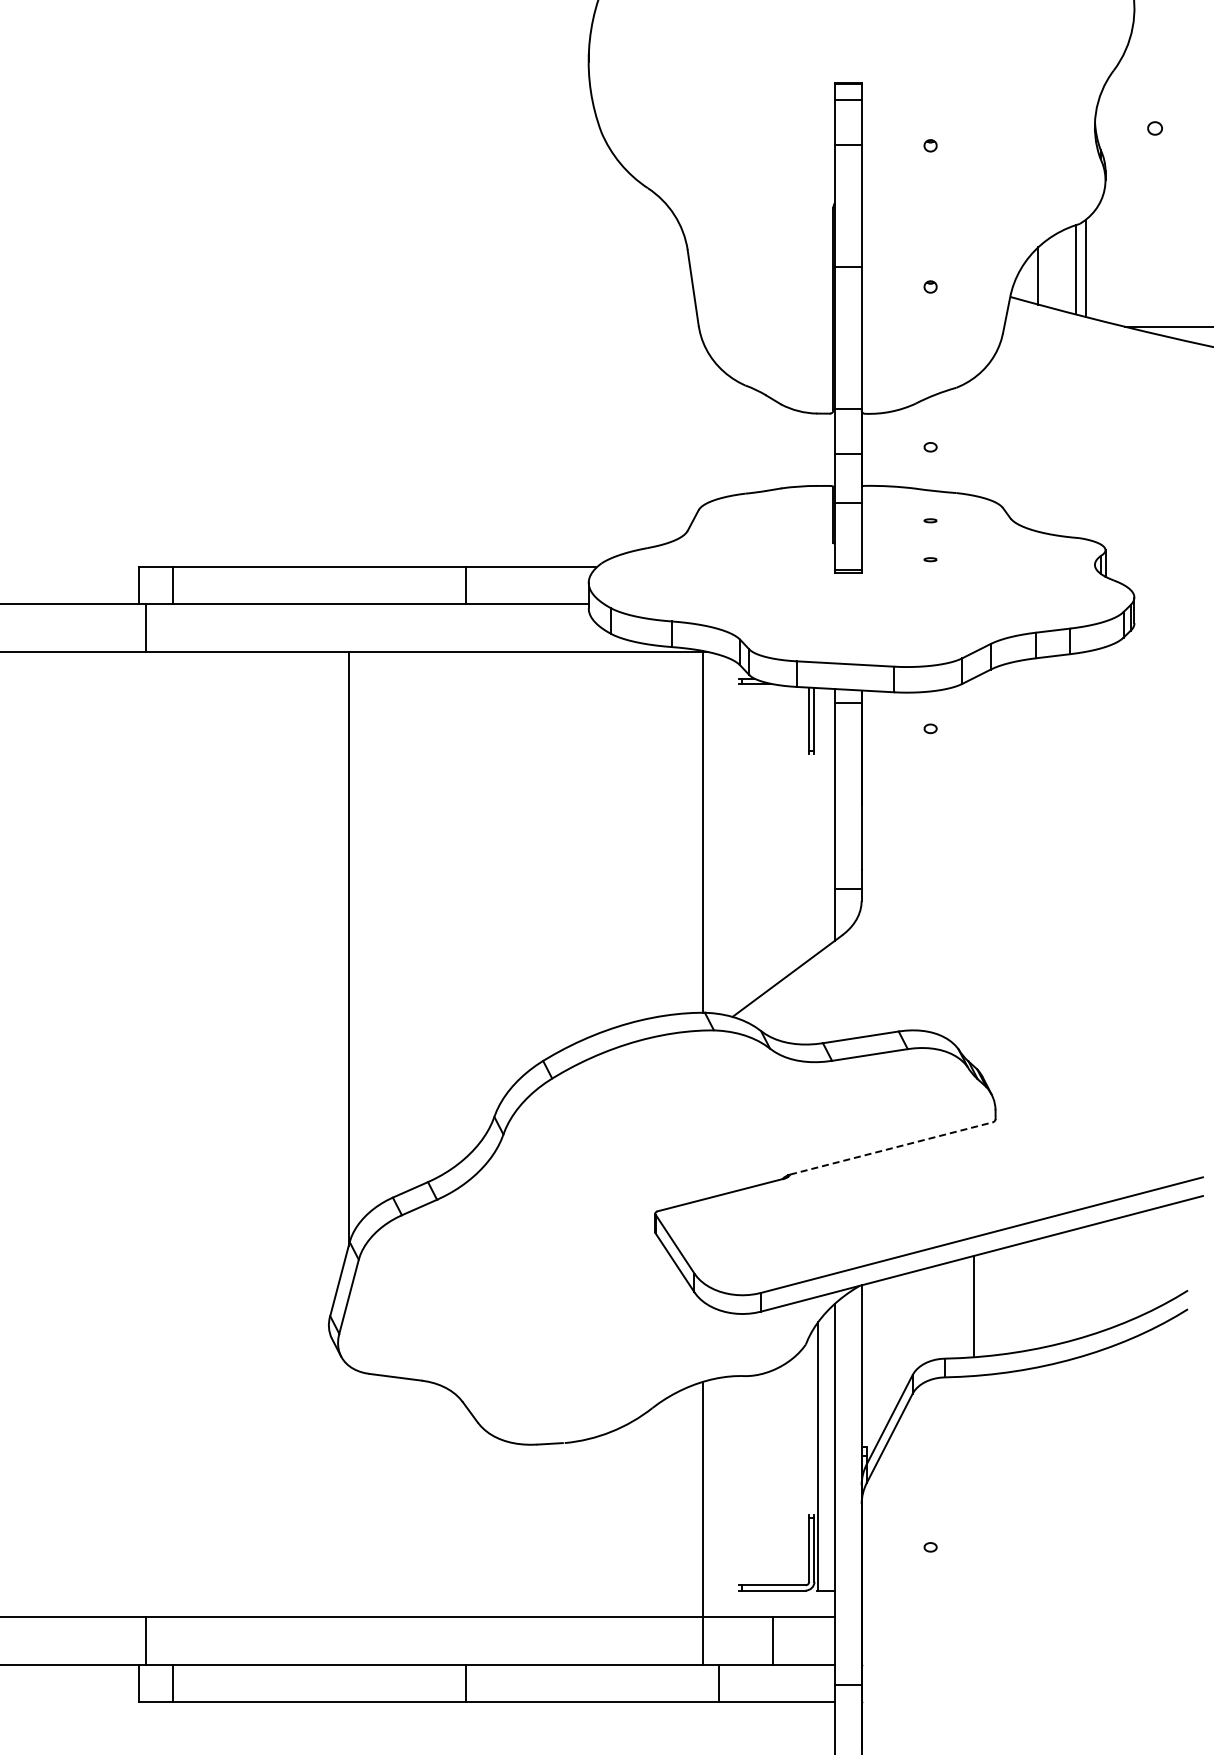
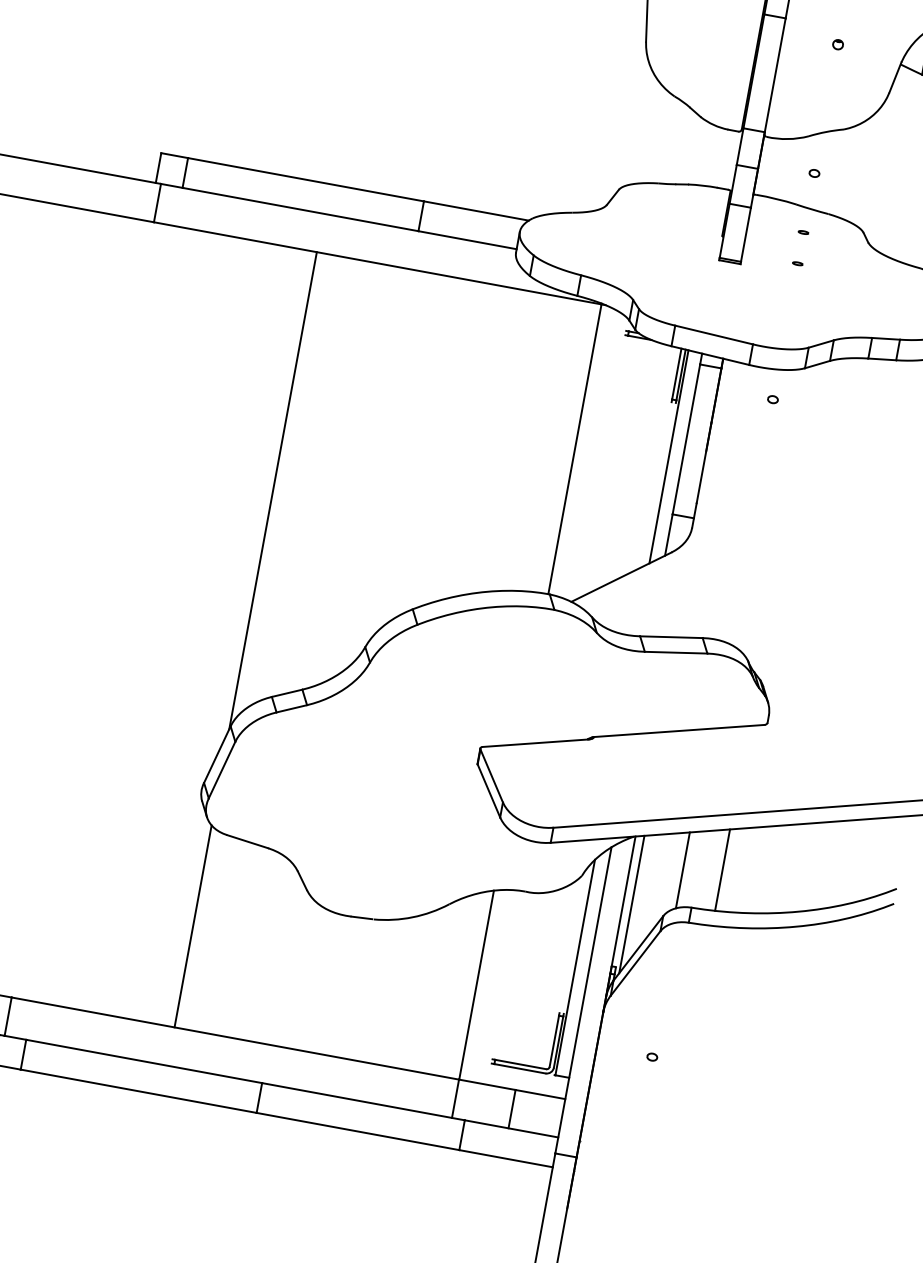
line: (818, 820) -> (669, 456), added
line: (891, 1148) -> (679, 730), dashed -> solid
line: (926, 1315) -> (683, 870), added
line: (872, 1367) -> (632, 904), added
line: (348, 1491) -> (192, 926), added

